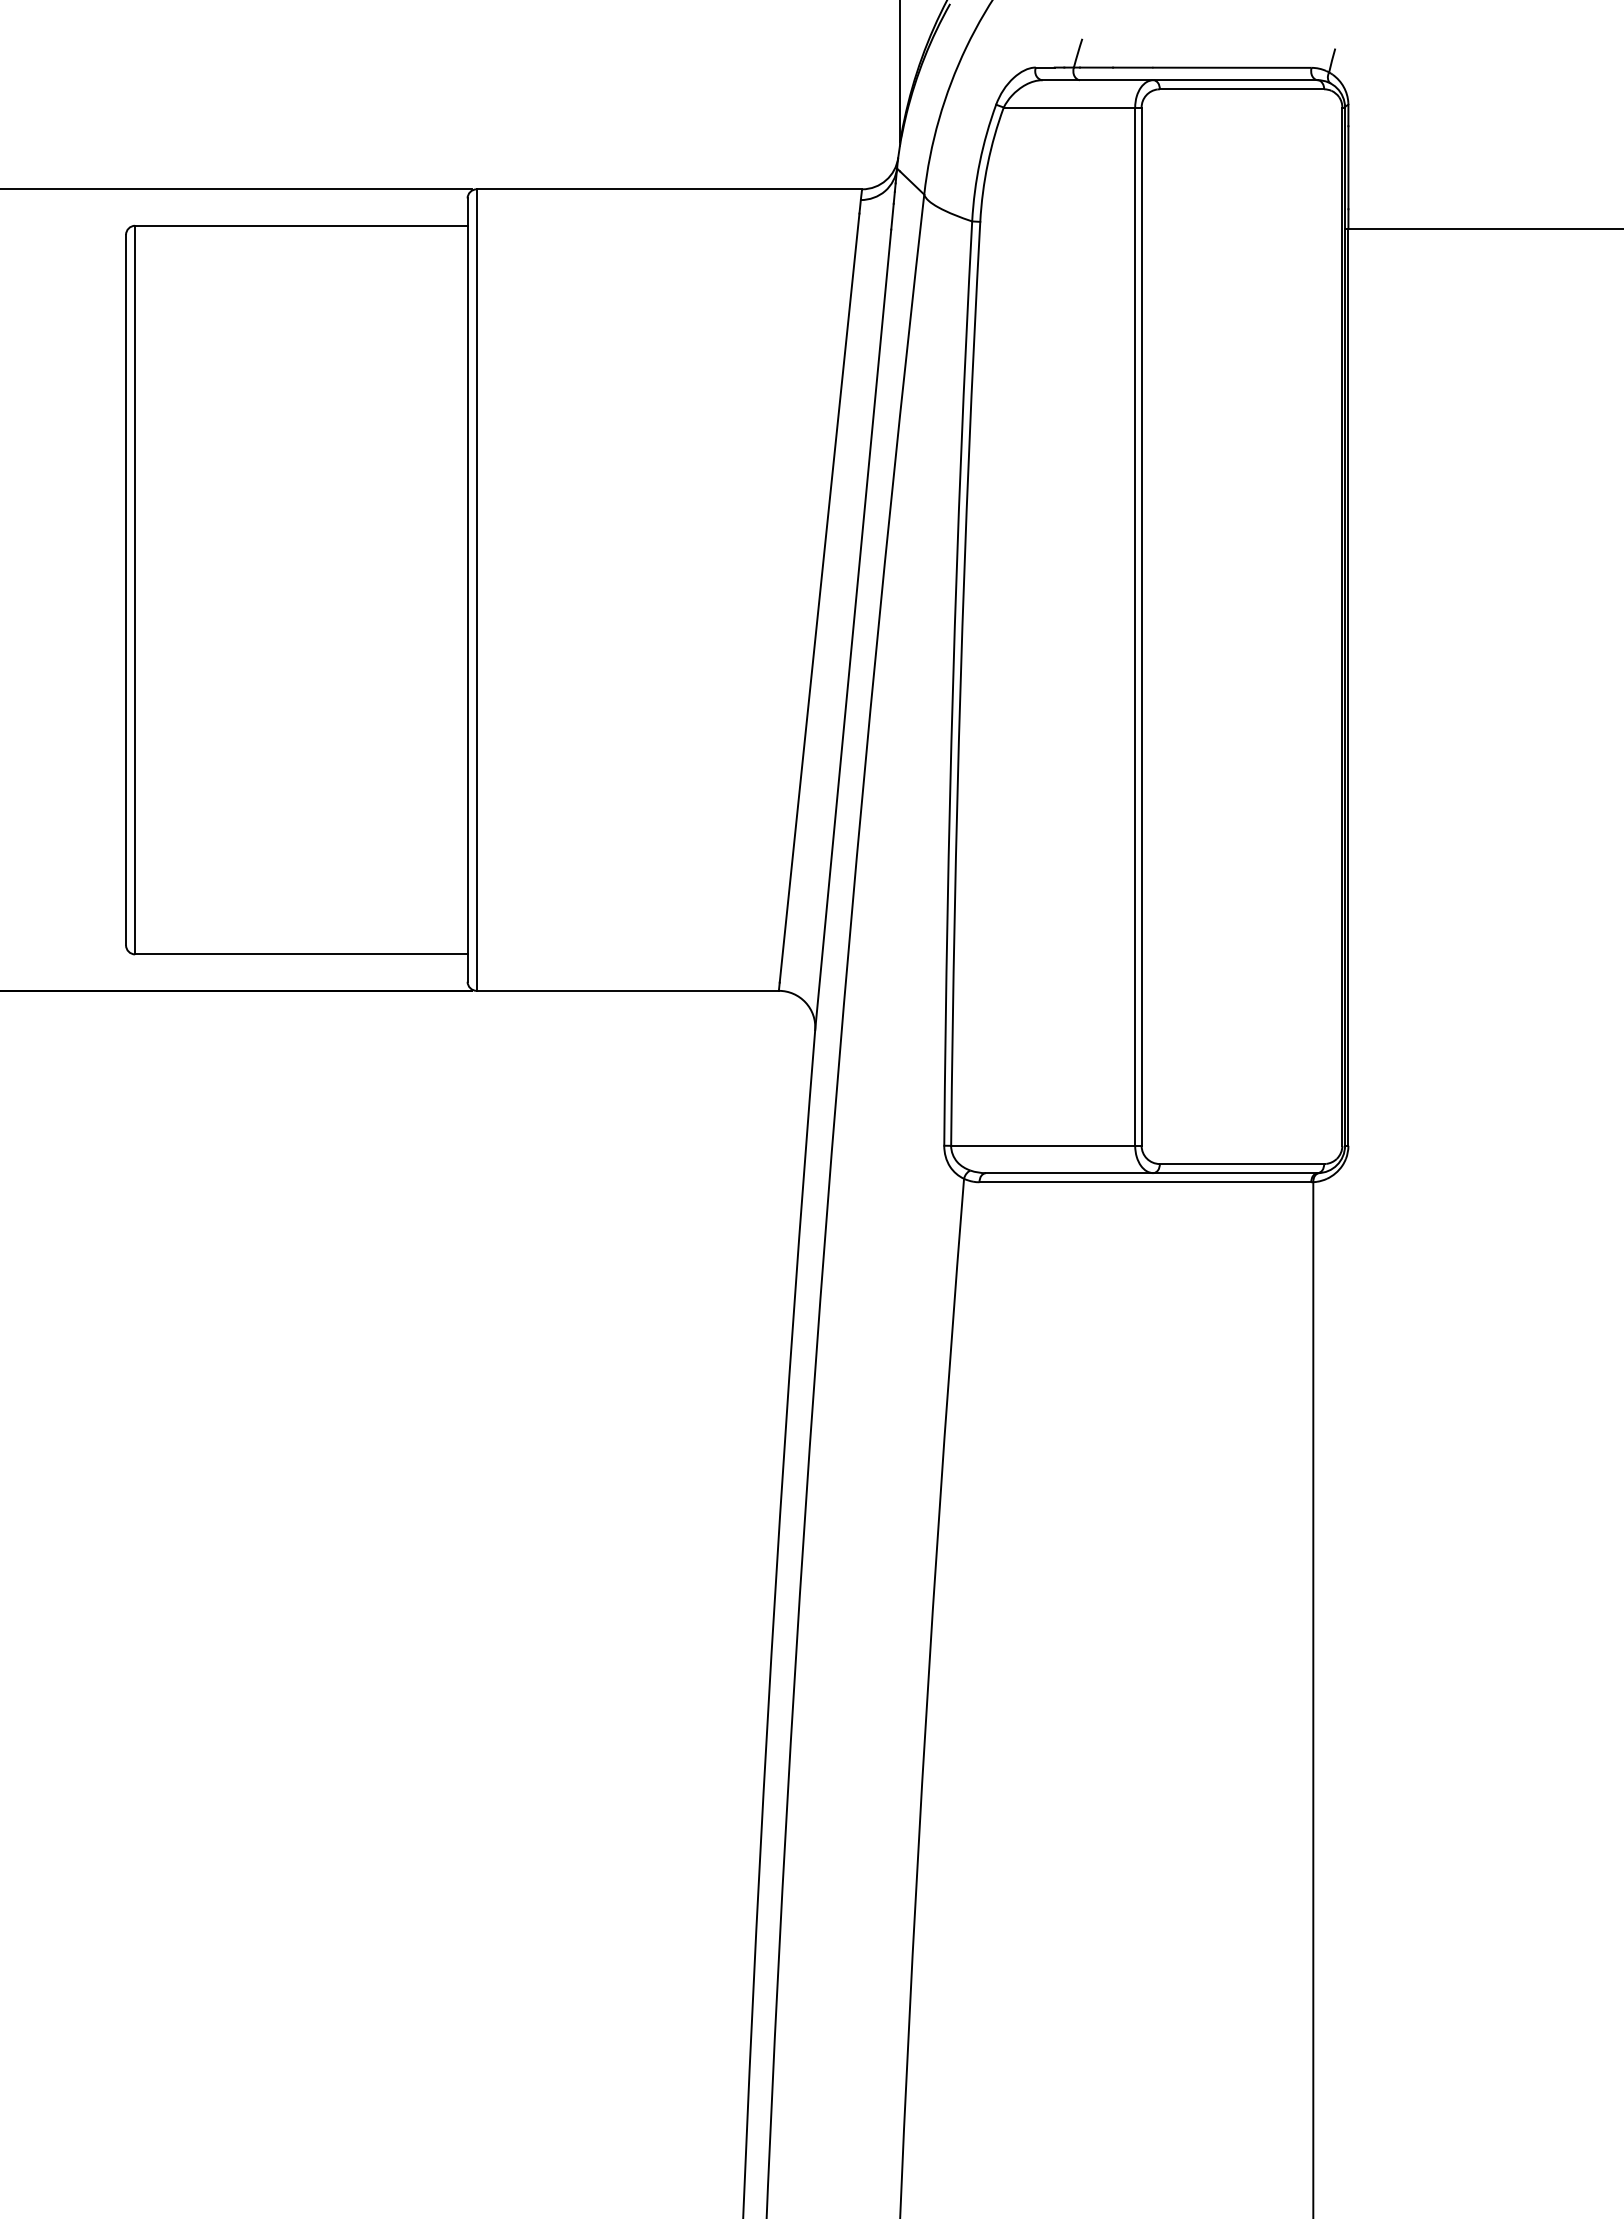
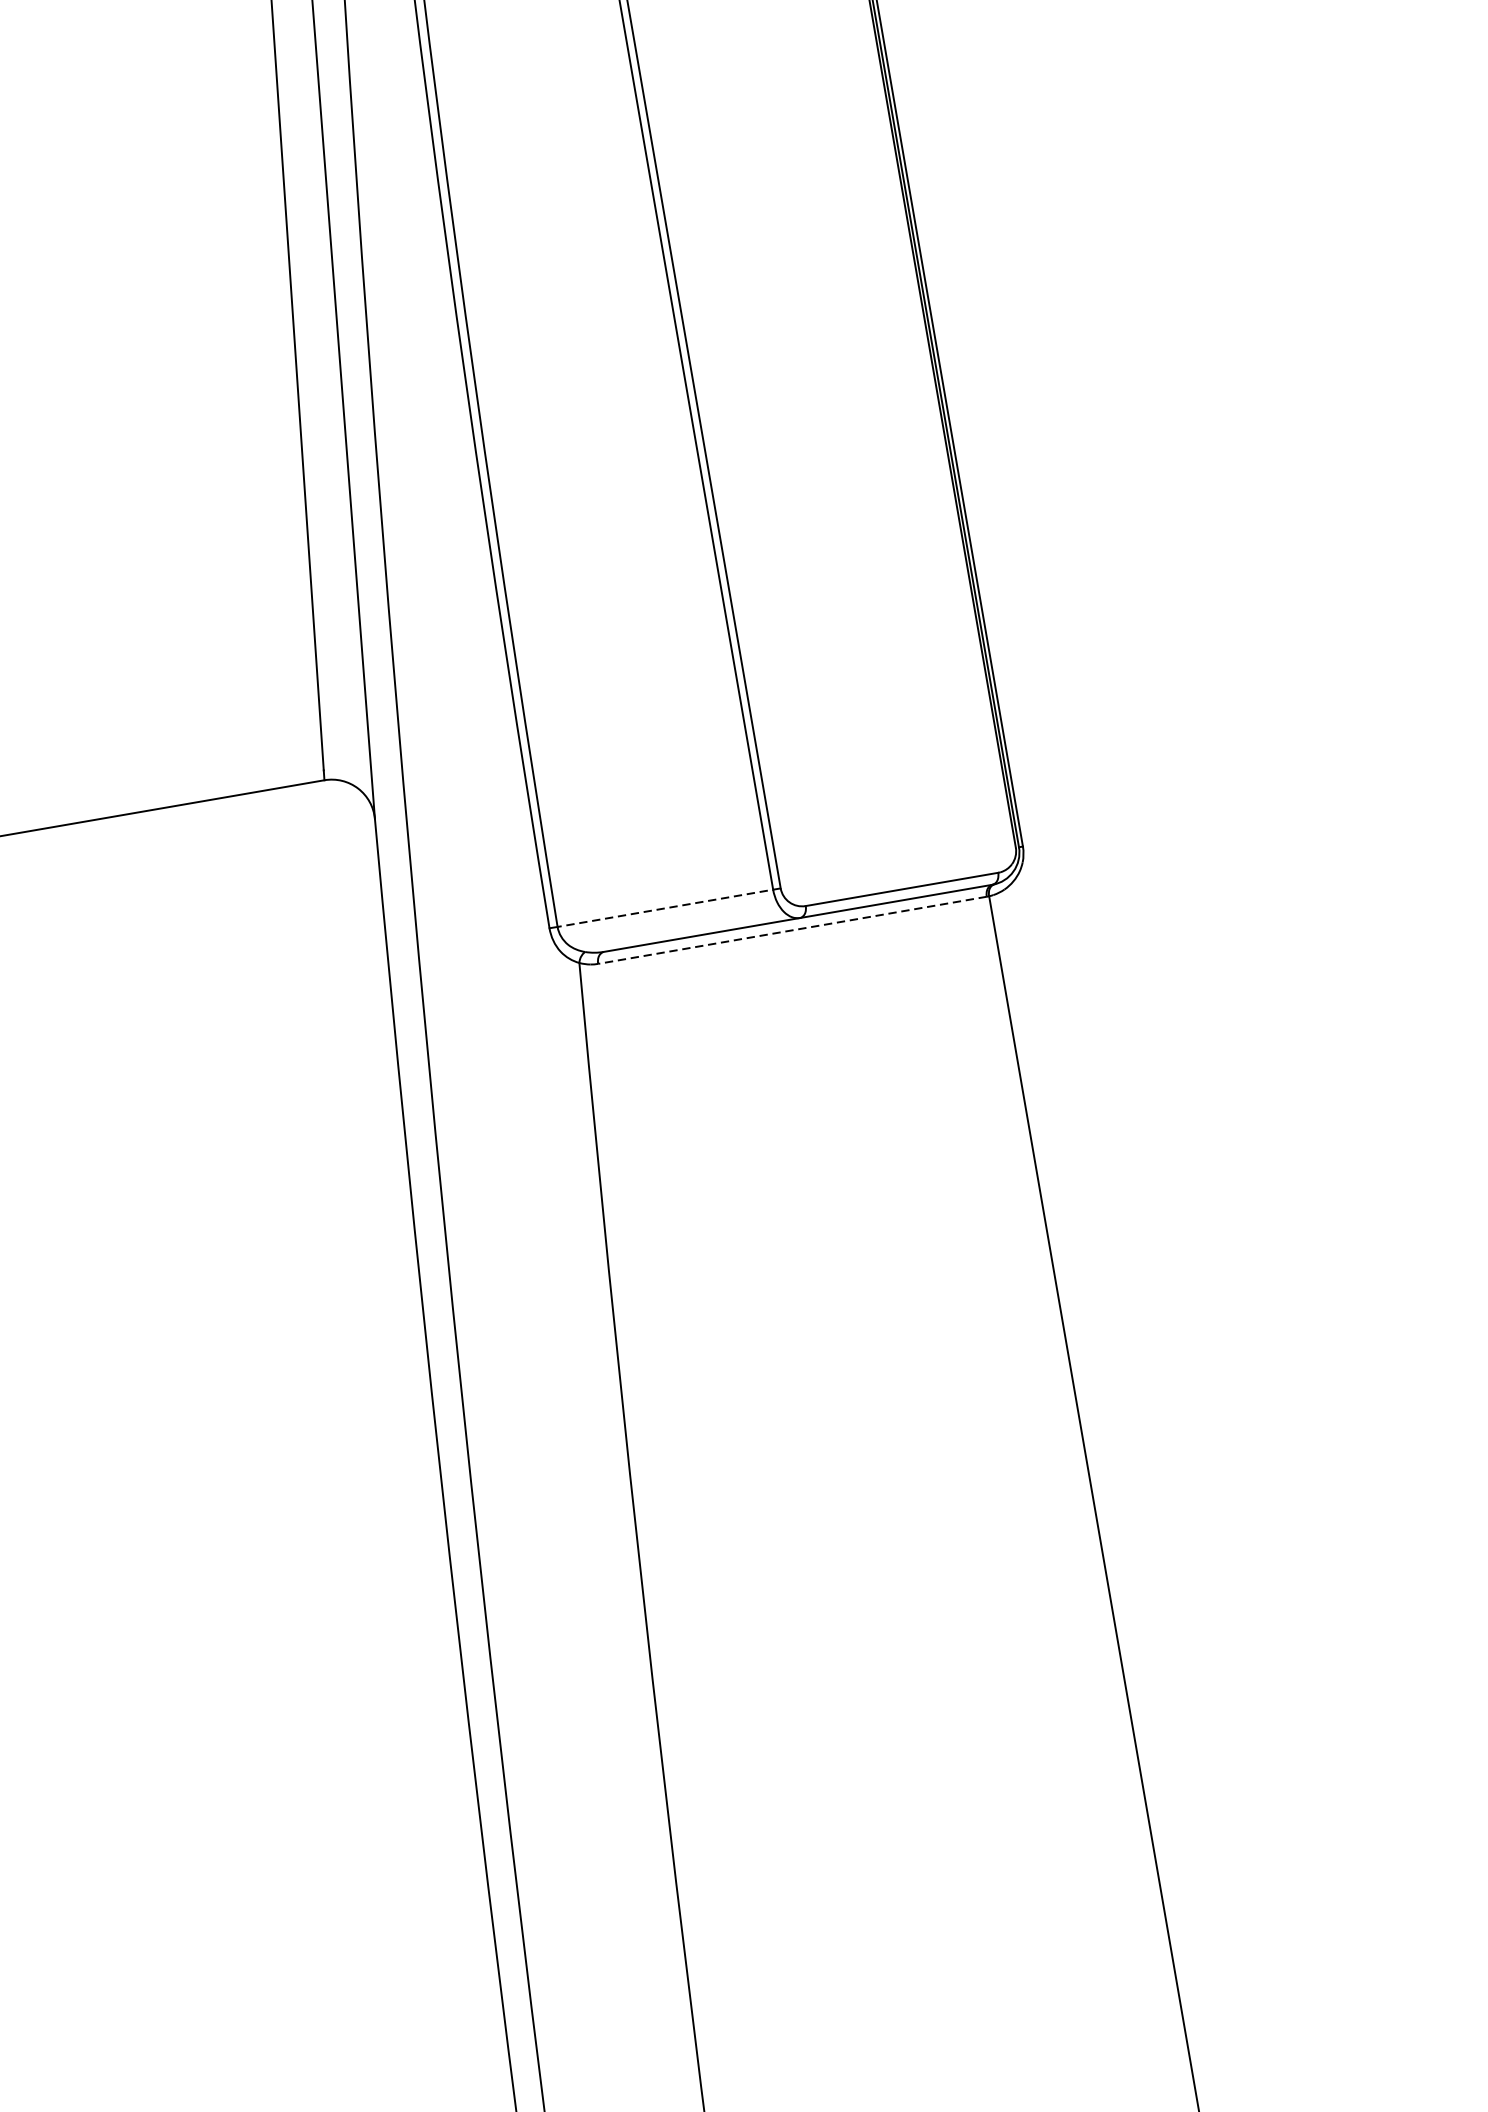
line: (1045, 1145) -> (668, 907), solid -> dashed
line: (1145, 1182) -> (792, 930), solid -> dashed

